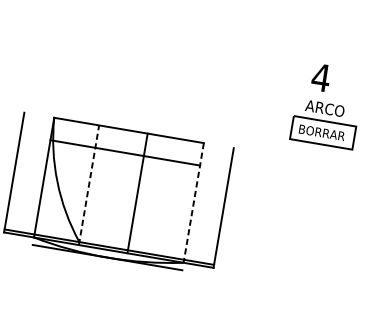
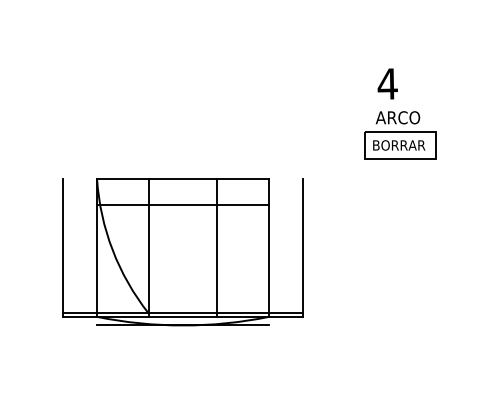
line: (88, 185) -> (148, 248), dashed -> solid
line: (137, 192) -> (217, 247), moved
line: (194, 203) -> (269, 248), dashed -> solid

